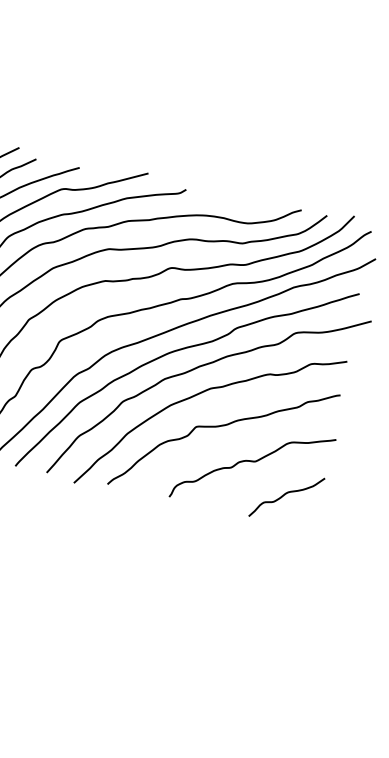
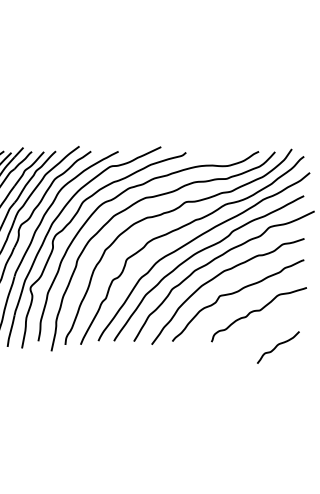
curve: (285, 495) -> (277, 346), moved

